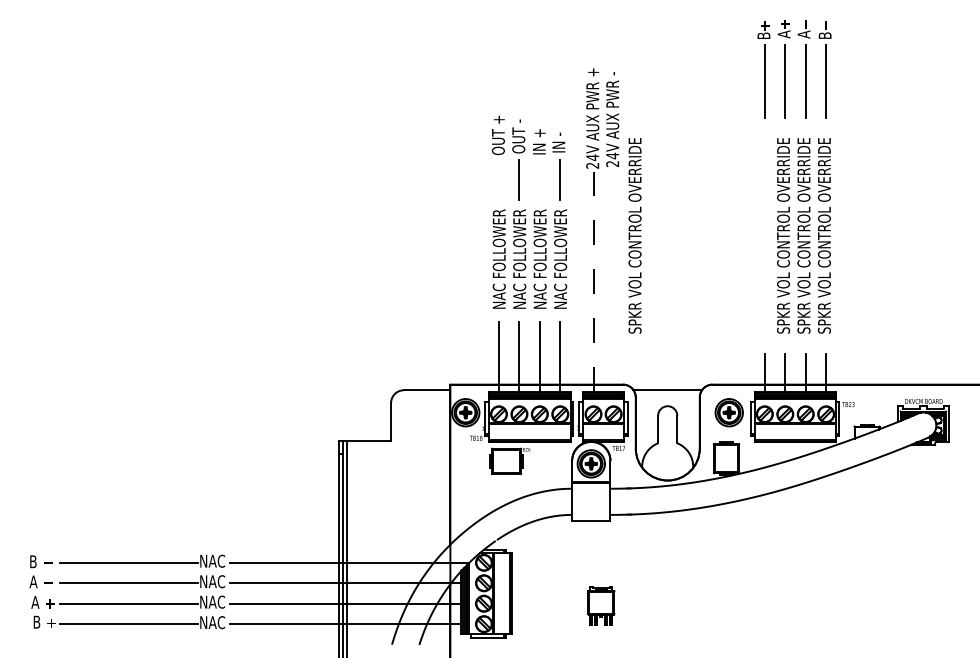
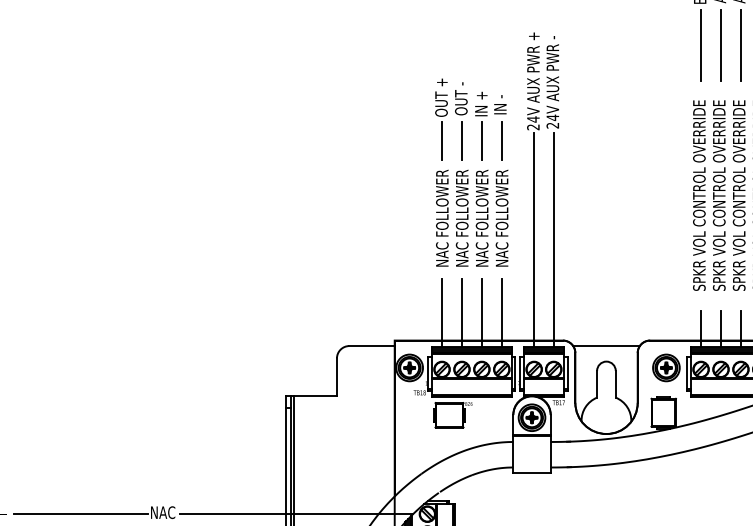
line: (498, 179) -> (441, 140), added
line: (539, 179) -> (481, 140), added
text: (634, 235) -> (698, 195), moved
line: (593, 281) -> (534, 240), dashed -> solid
line: (613, 281) -> (553, 240), added

